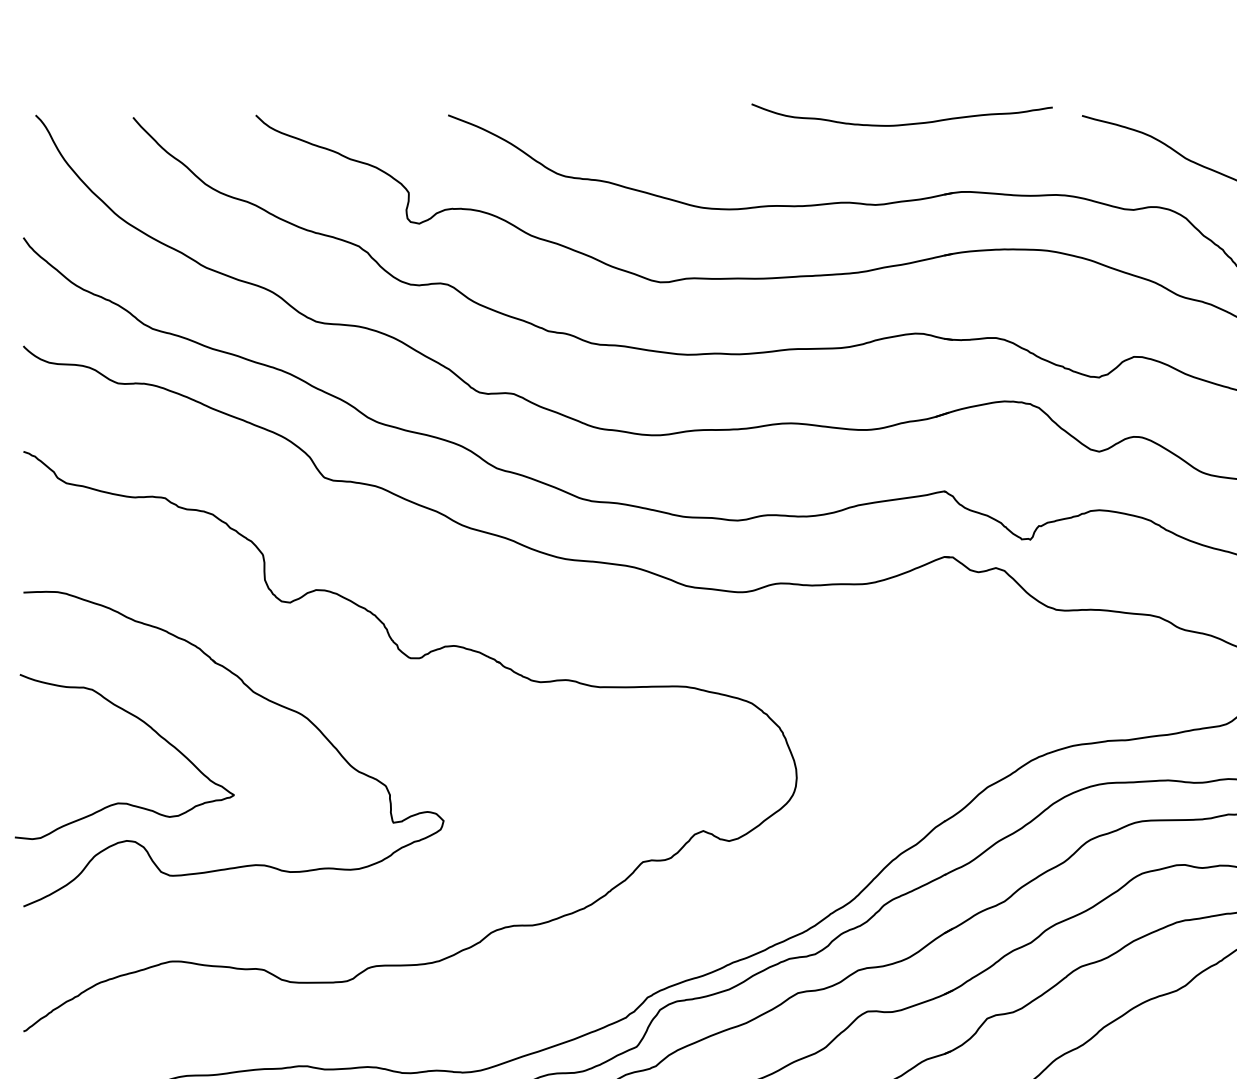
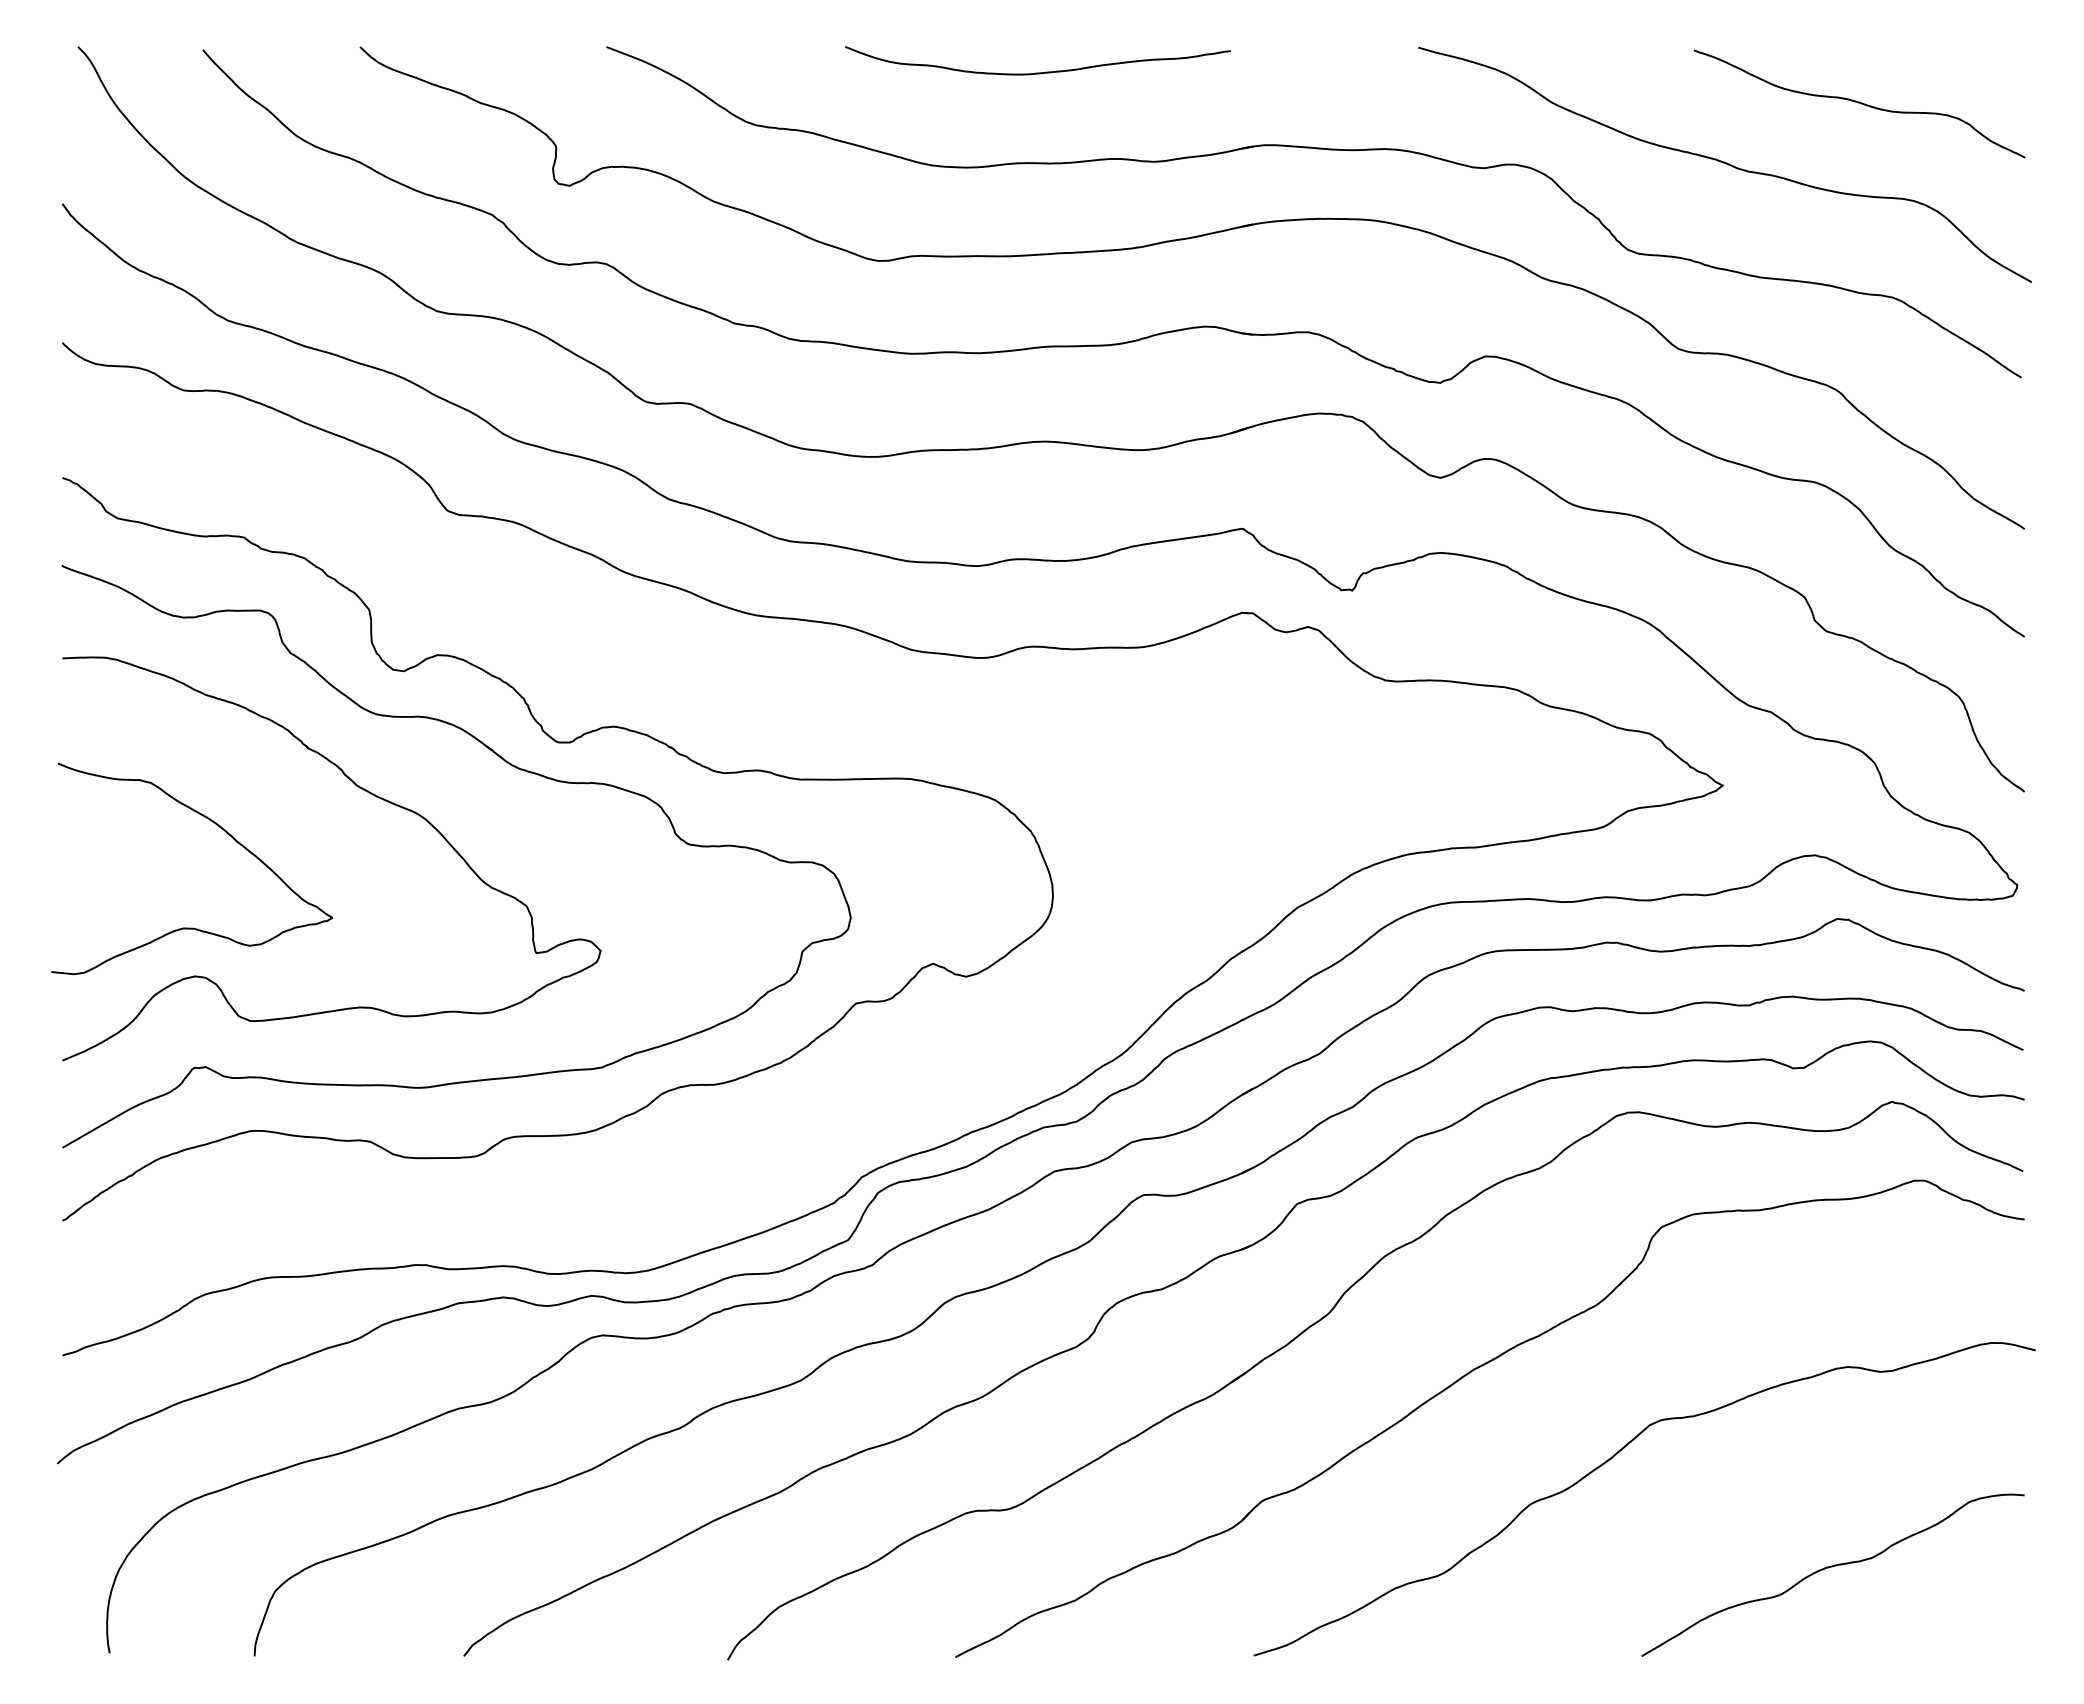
curve: (901, 124) -> (1037, 72), moved
part: (373, 676) -> (510, 765), added

